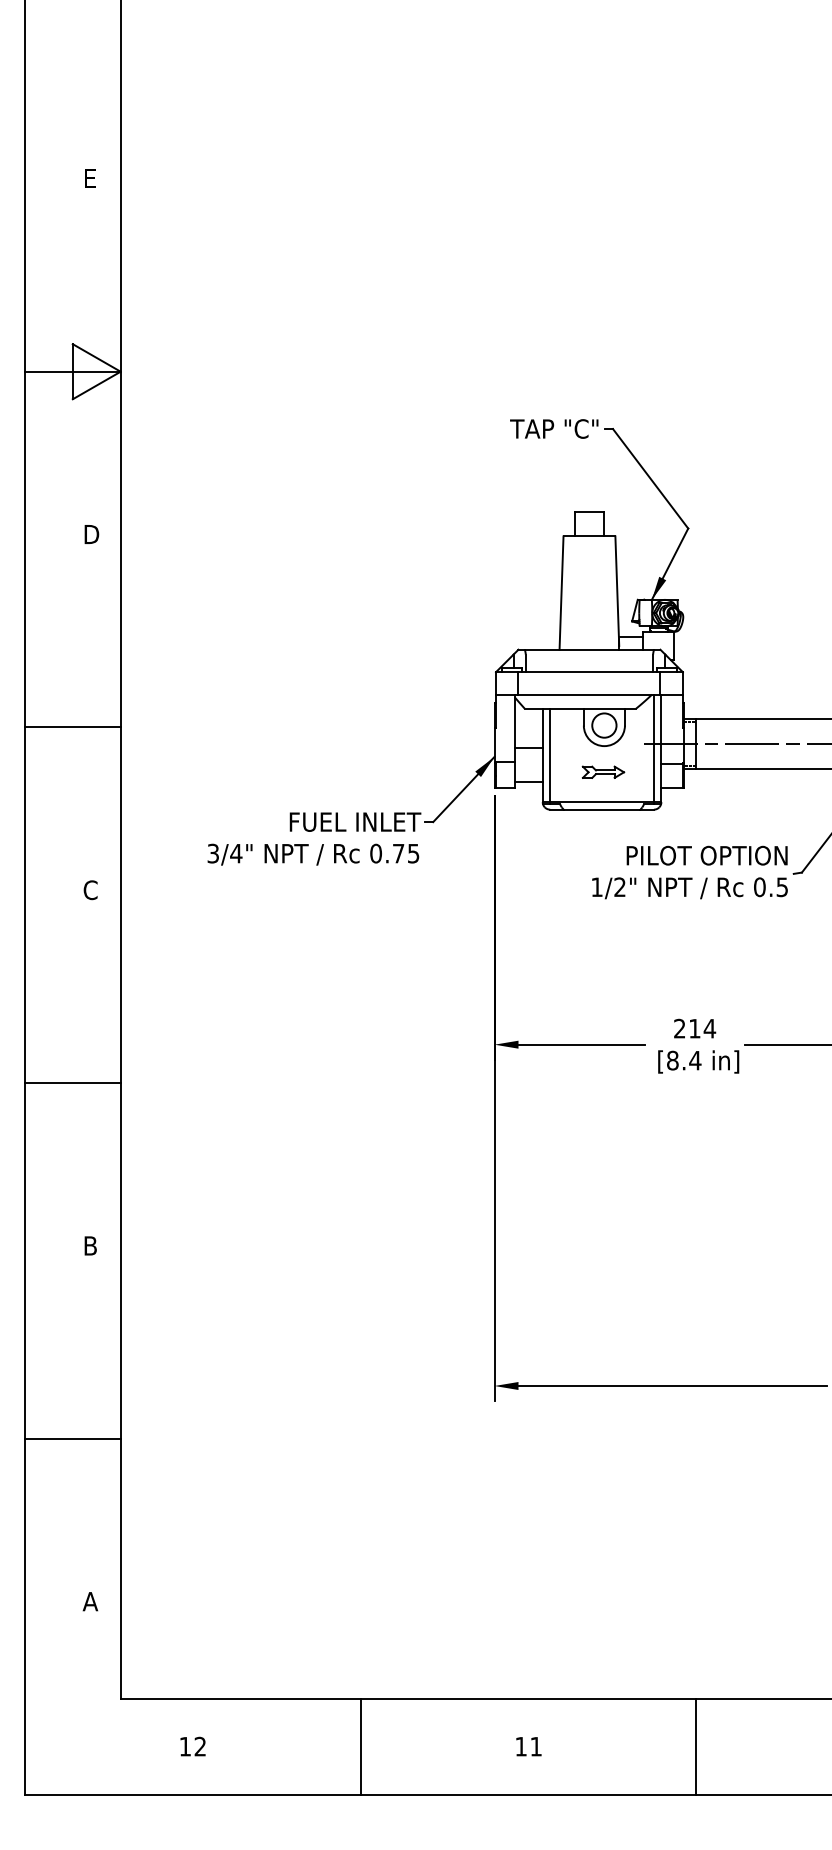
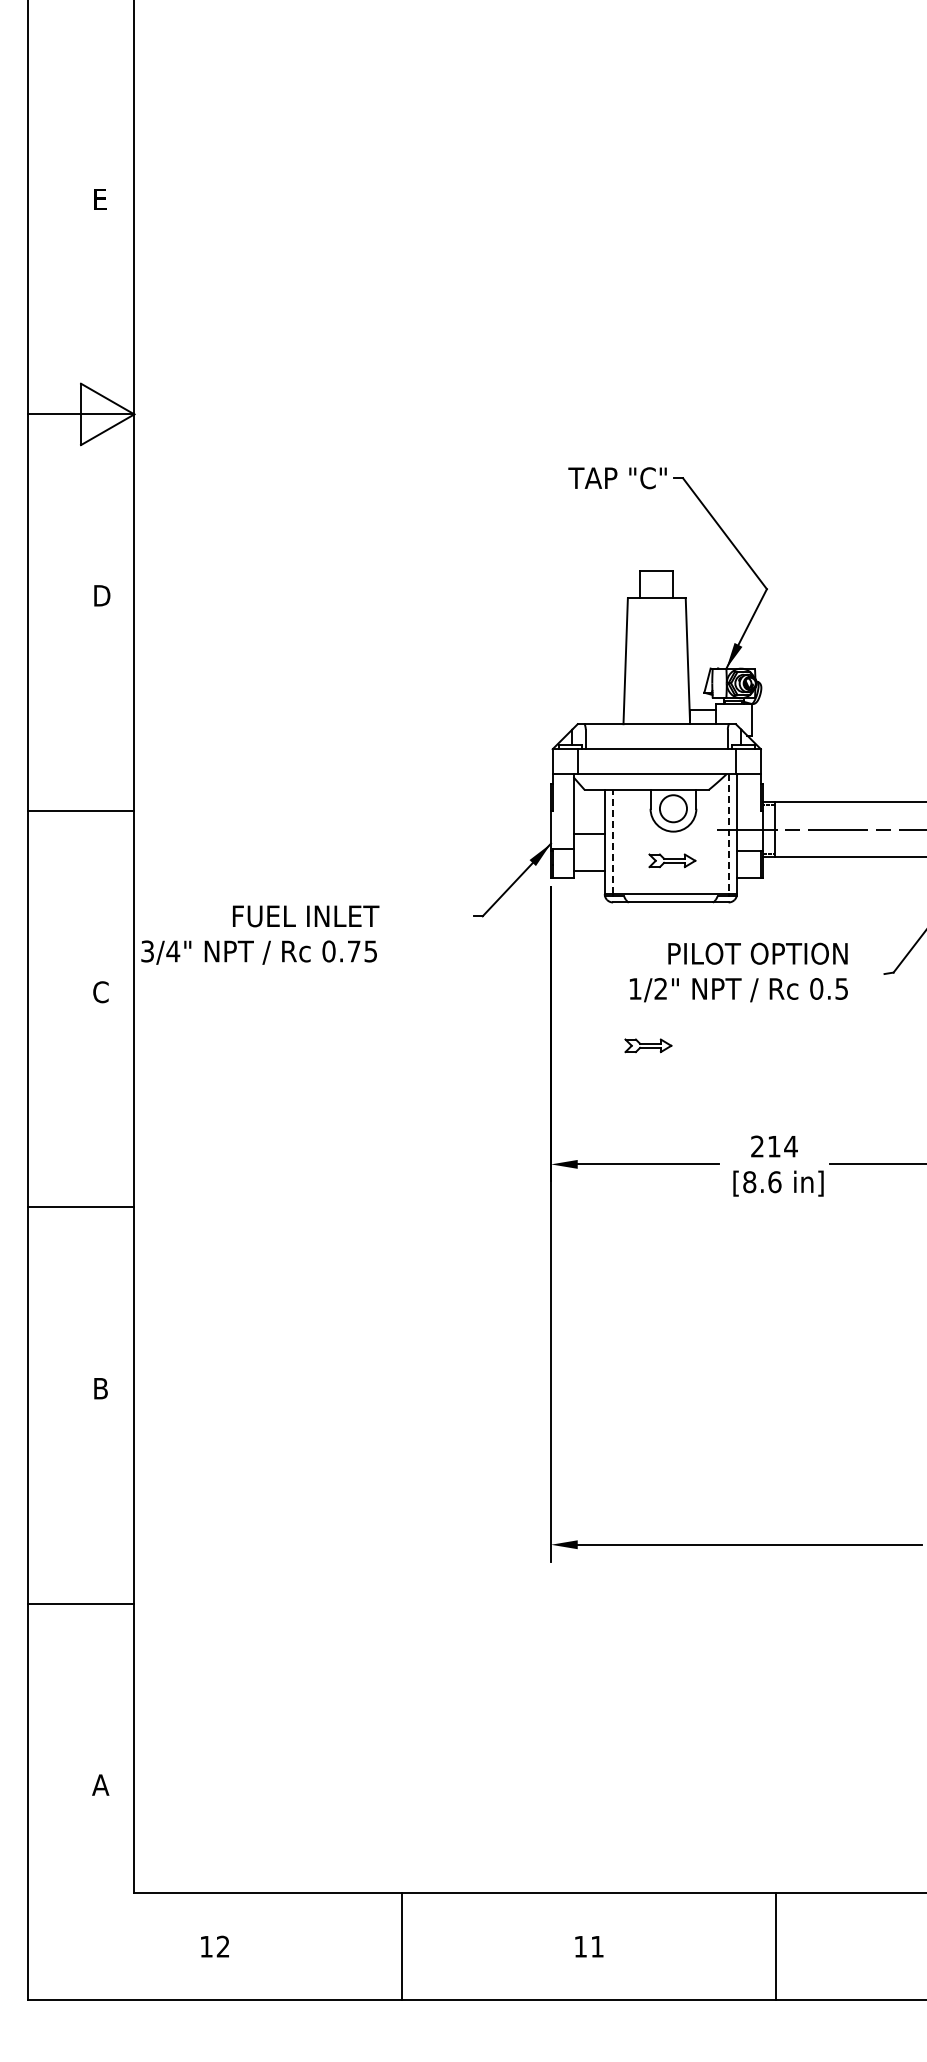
line: (653, 748) -> (728, 834), solid -> dashed
line: (550, 754) -> (613, 841), solid -> dashed
text: (314, 838) -> (260, 934), moved
text: (689, 872) -> (738, 972), moved
part: (582, 938) -> (648, 1045), added
text: (695, 1060) -> (774, 1182), [8.4 -> [8.6

